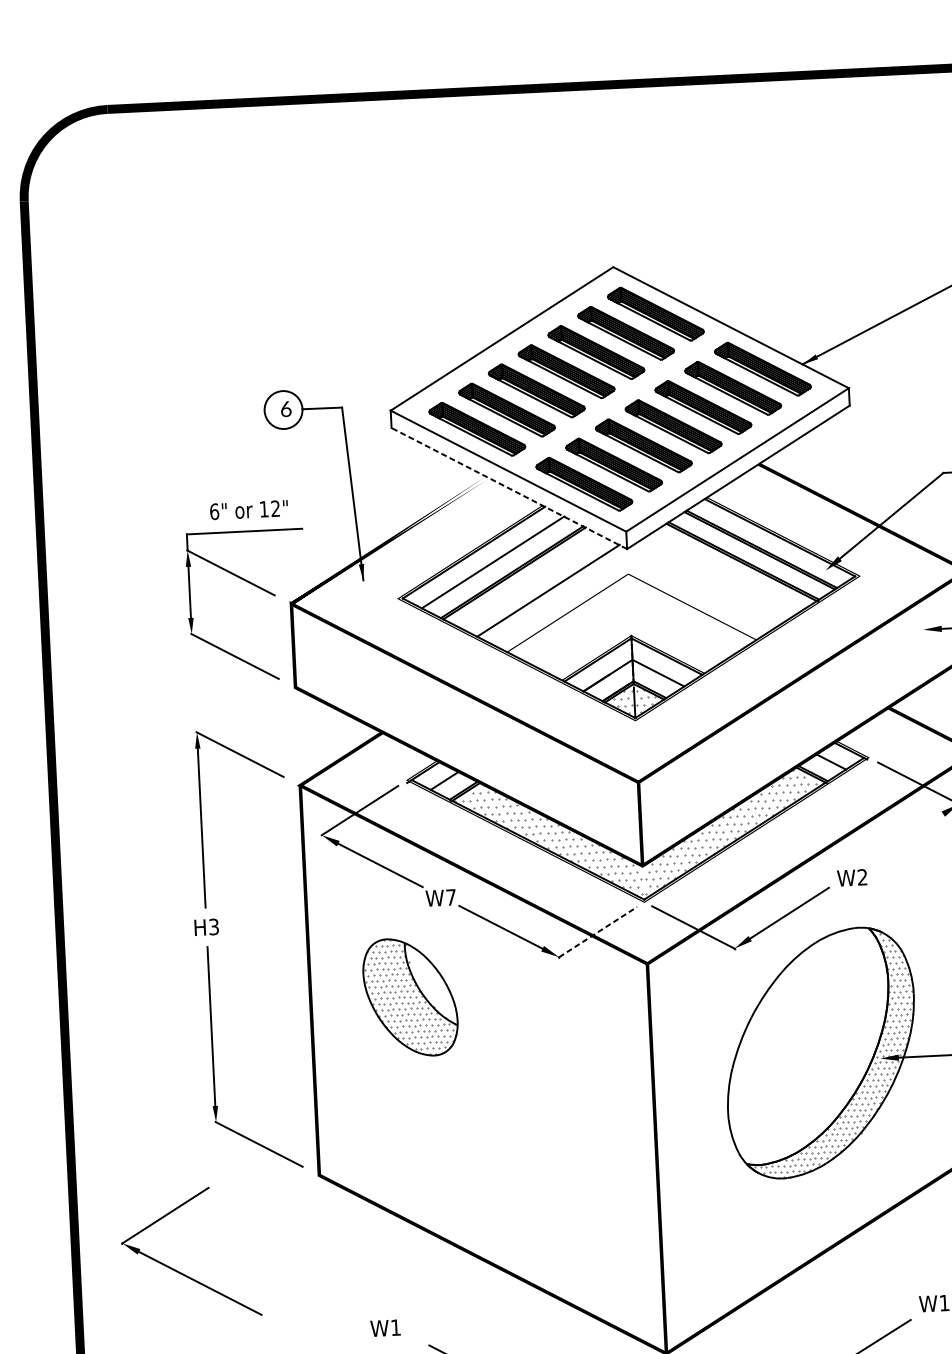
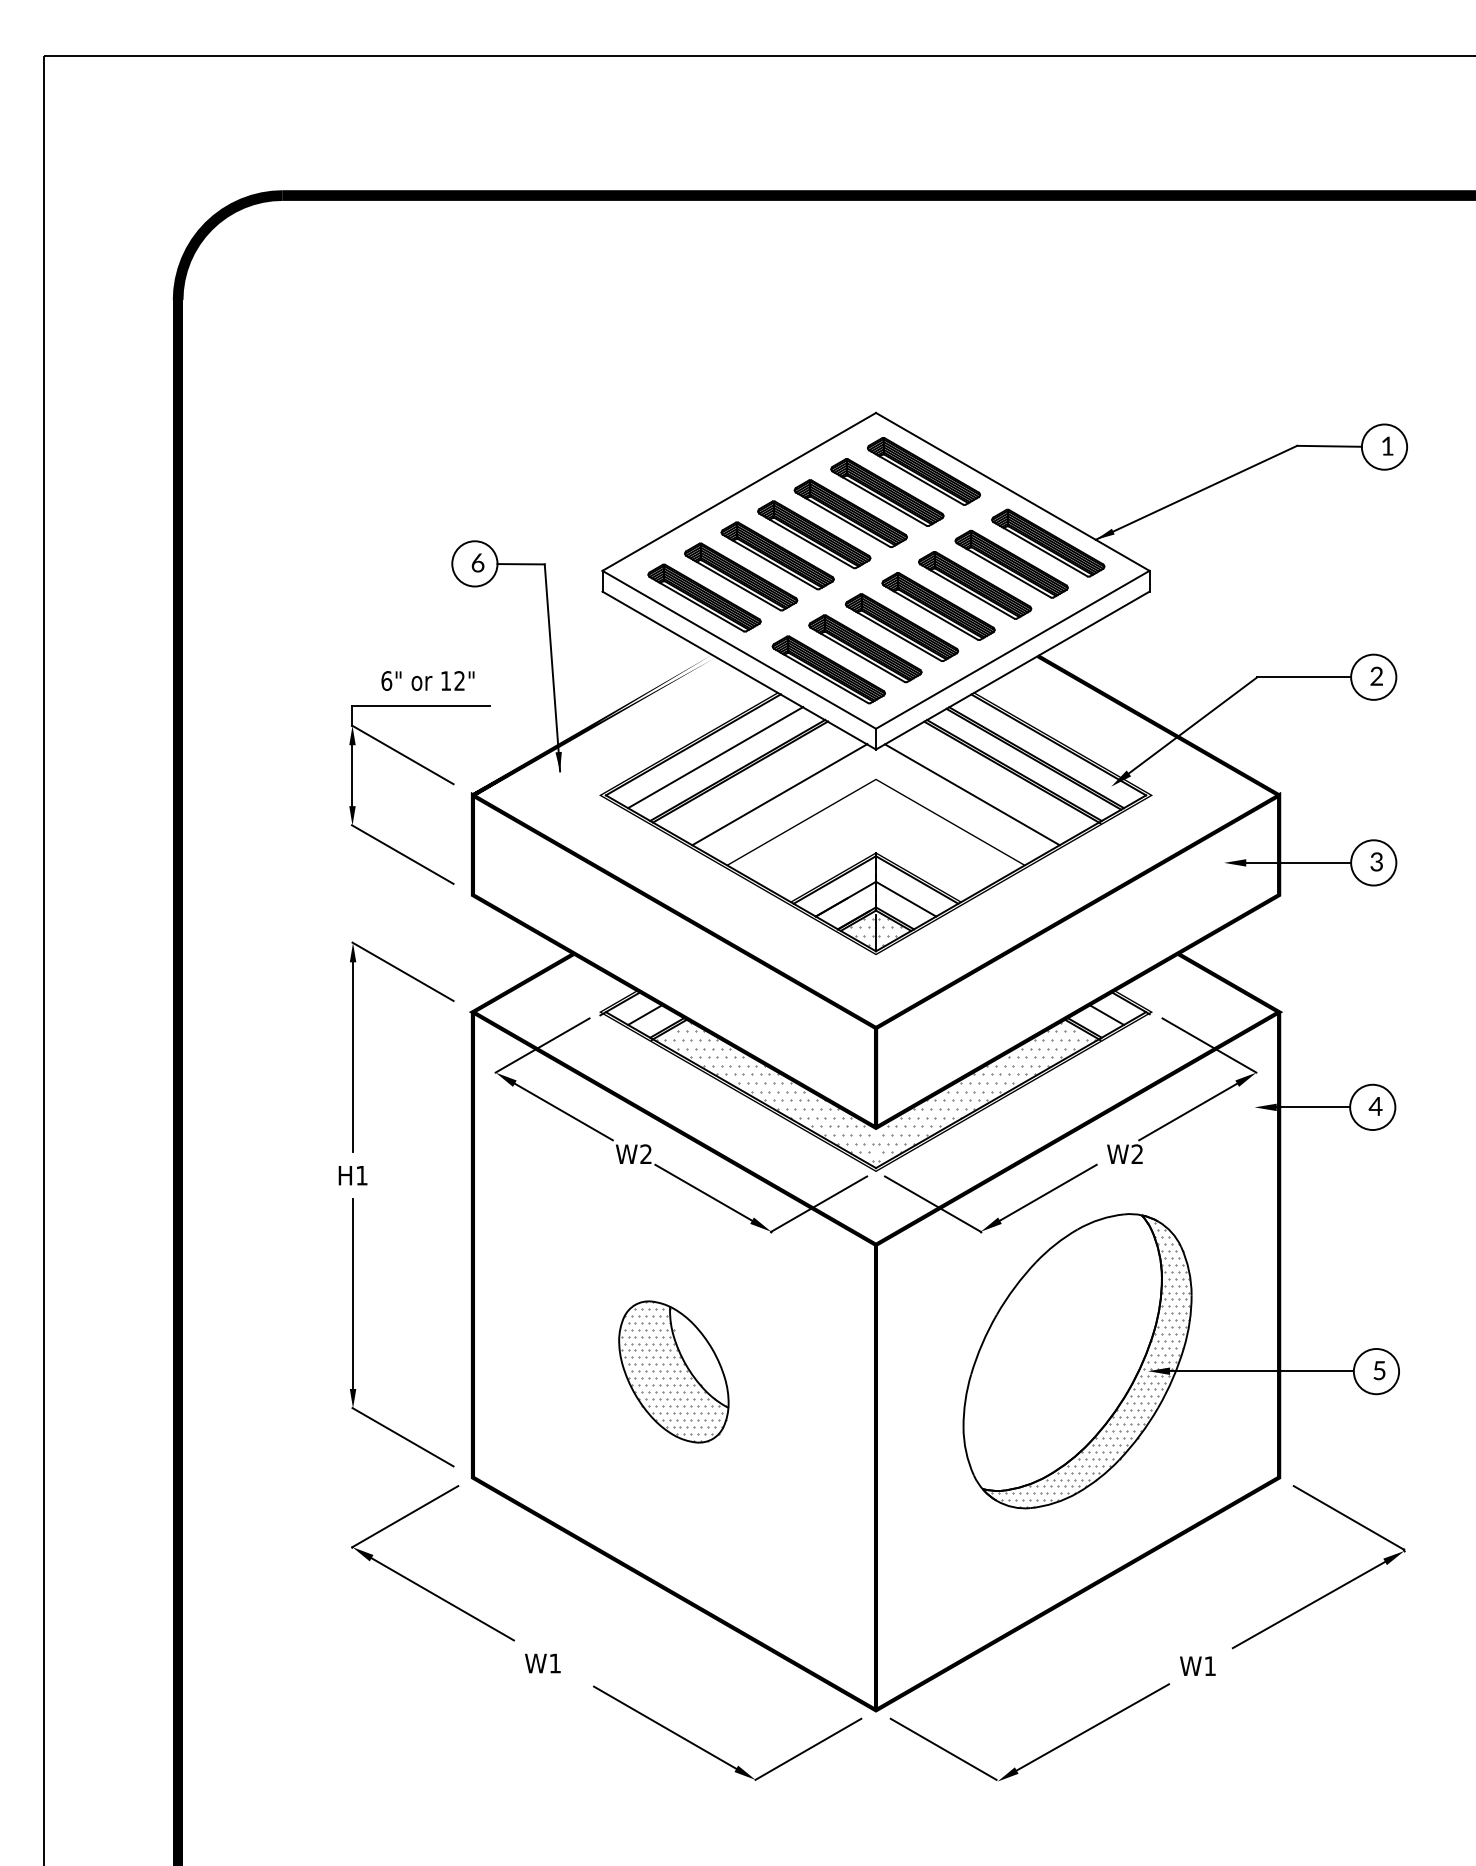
line: (509, 488) -> (739, 670), dashed -> solid
line: (709, 582) -> (972, 794), added
line: (903, 839) -> (1188, 1111), added
text: (450, 896) -> (645, 1153), W7 -> W2
text: (213, 926) -> (361, 1175), H3 -> H1
line: (598, 931) -> (819, 1203), dashed -> solid
part: (410, 997) -> (673, 1371), moved
part: (180, 1271) -> (419, 1584), moved

